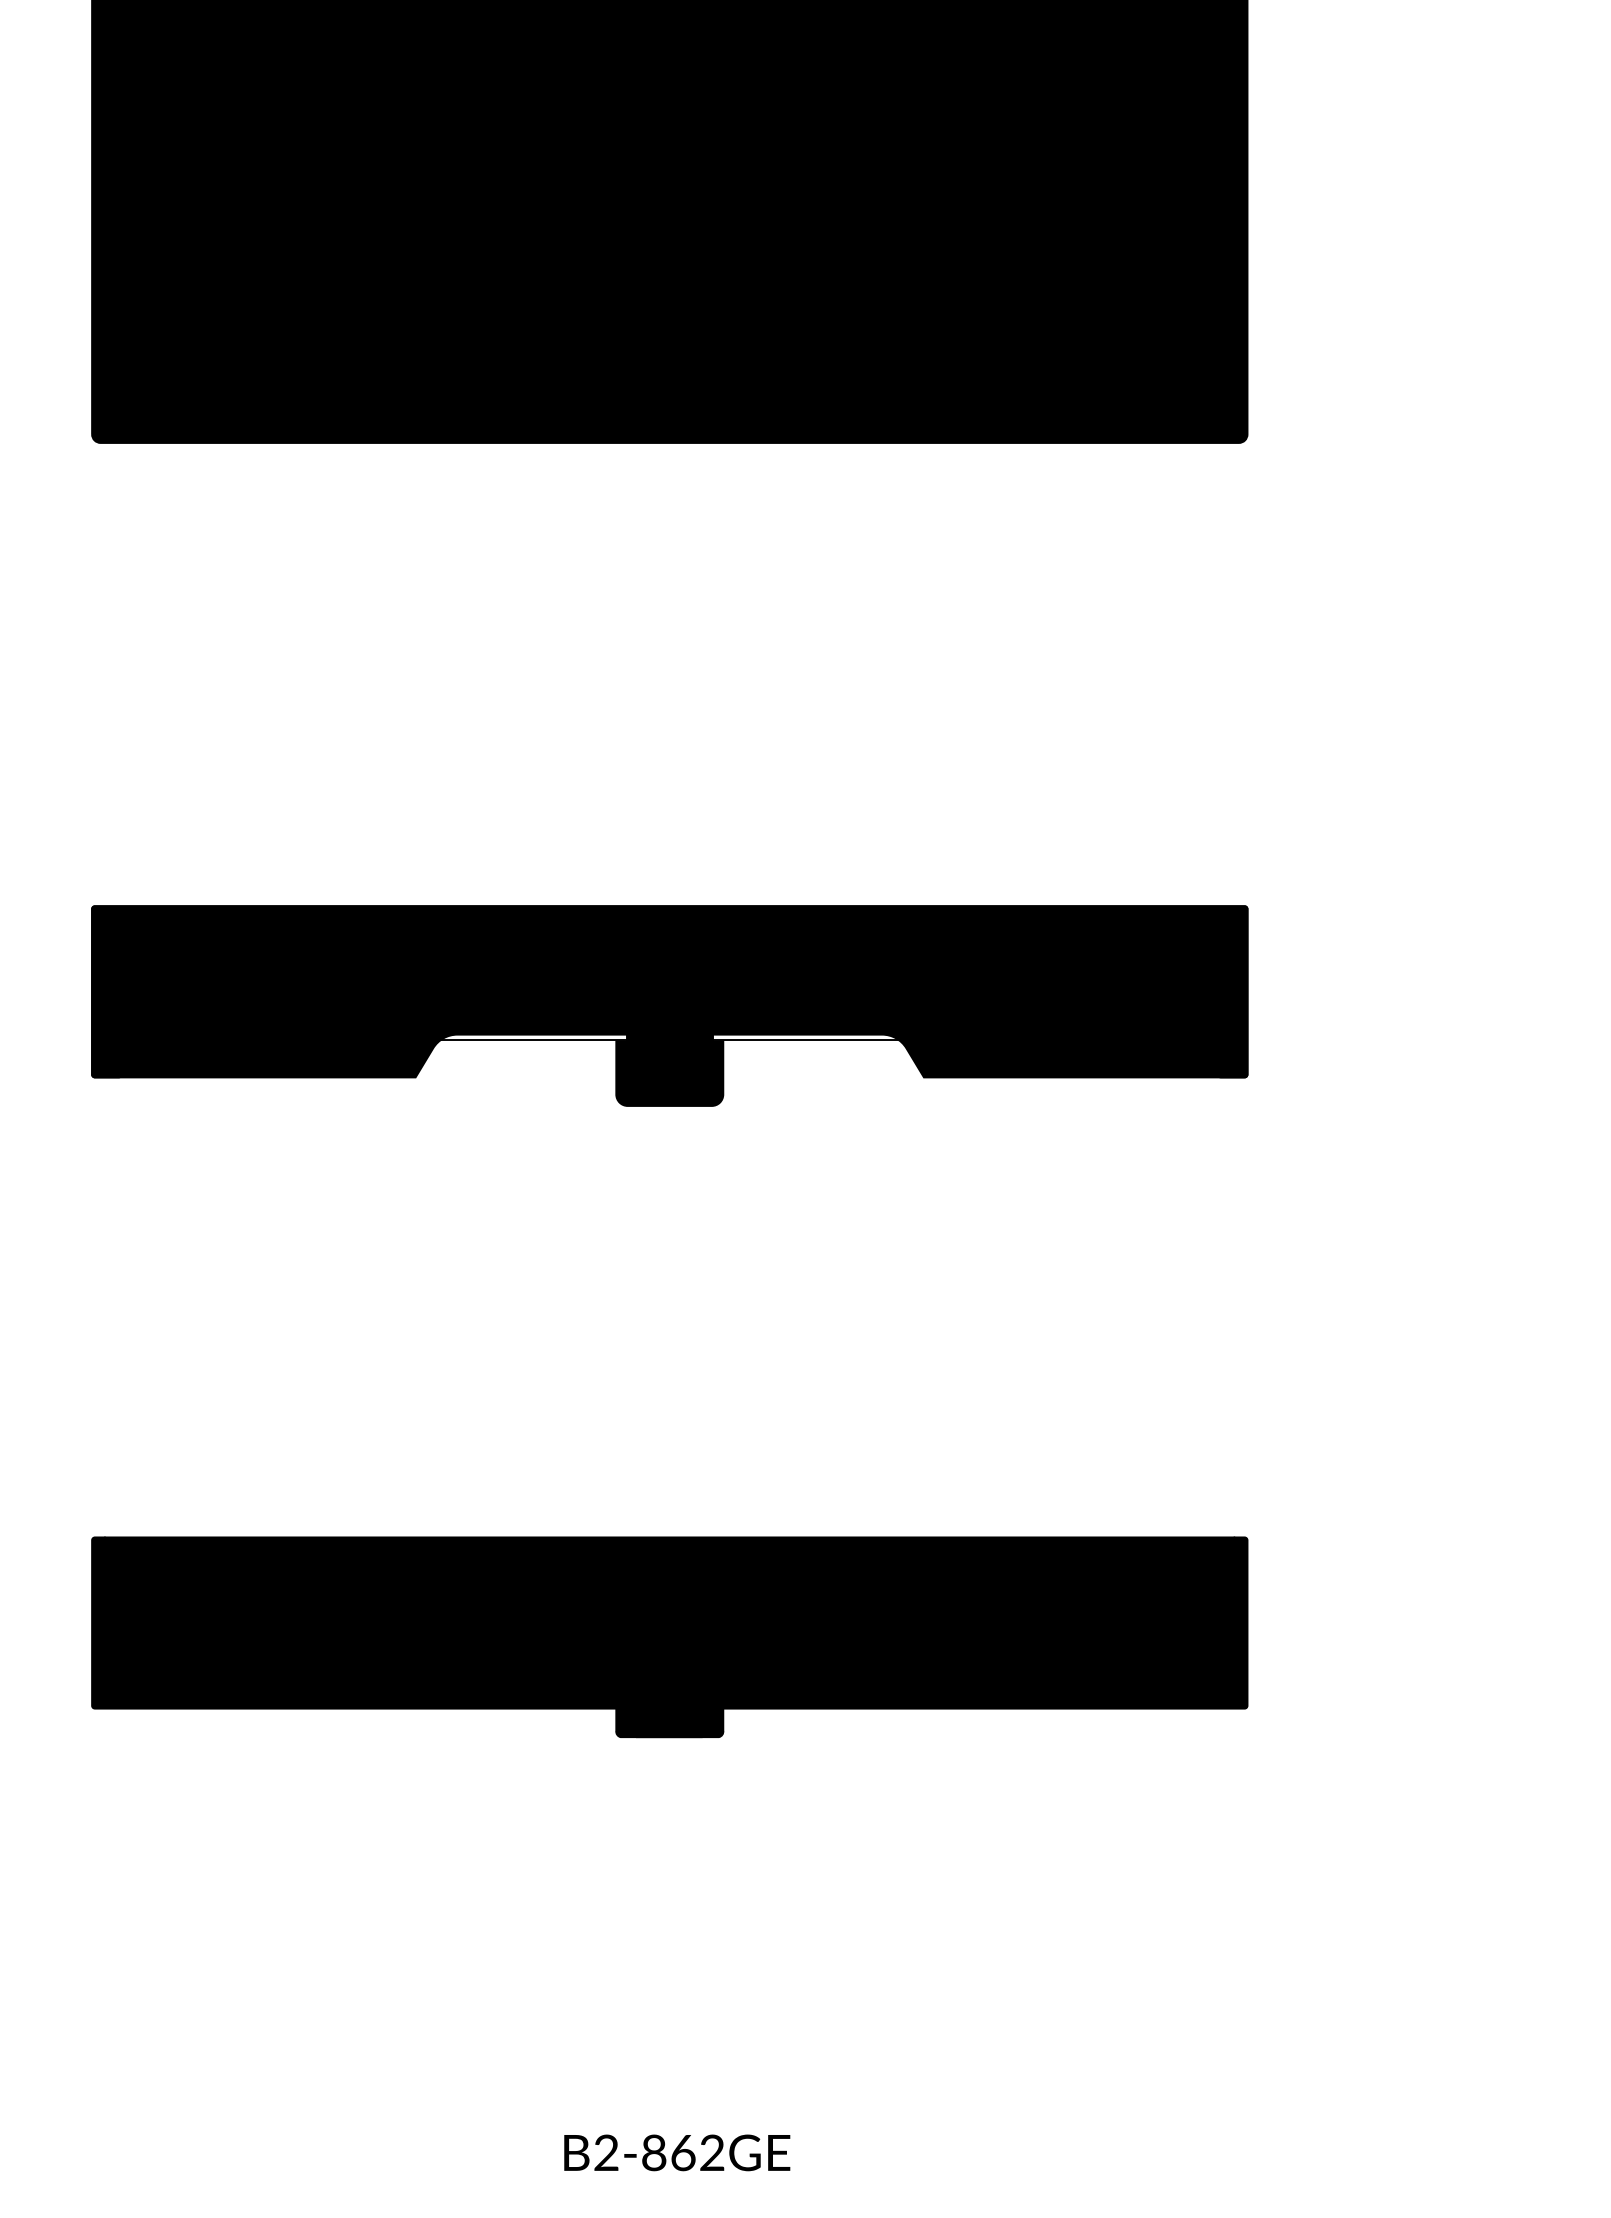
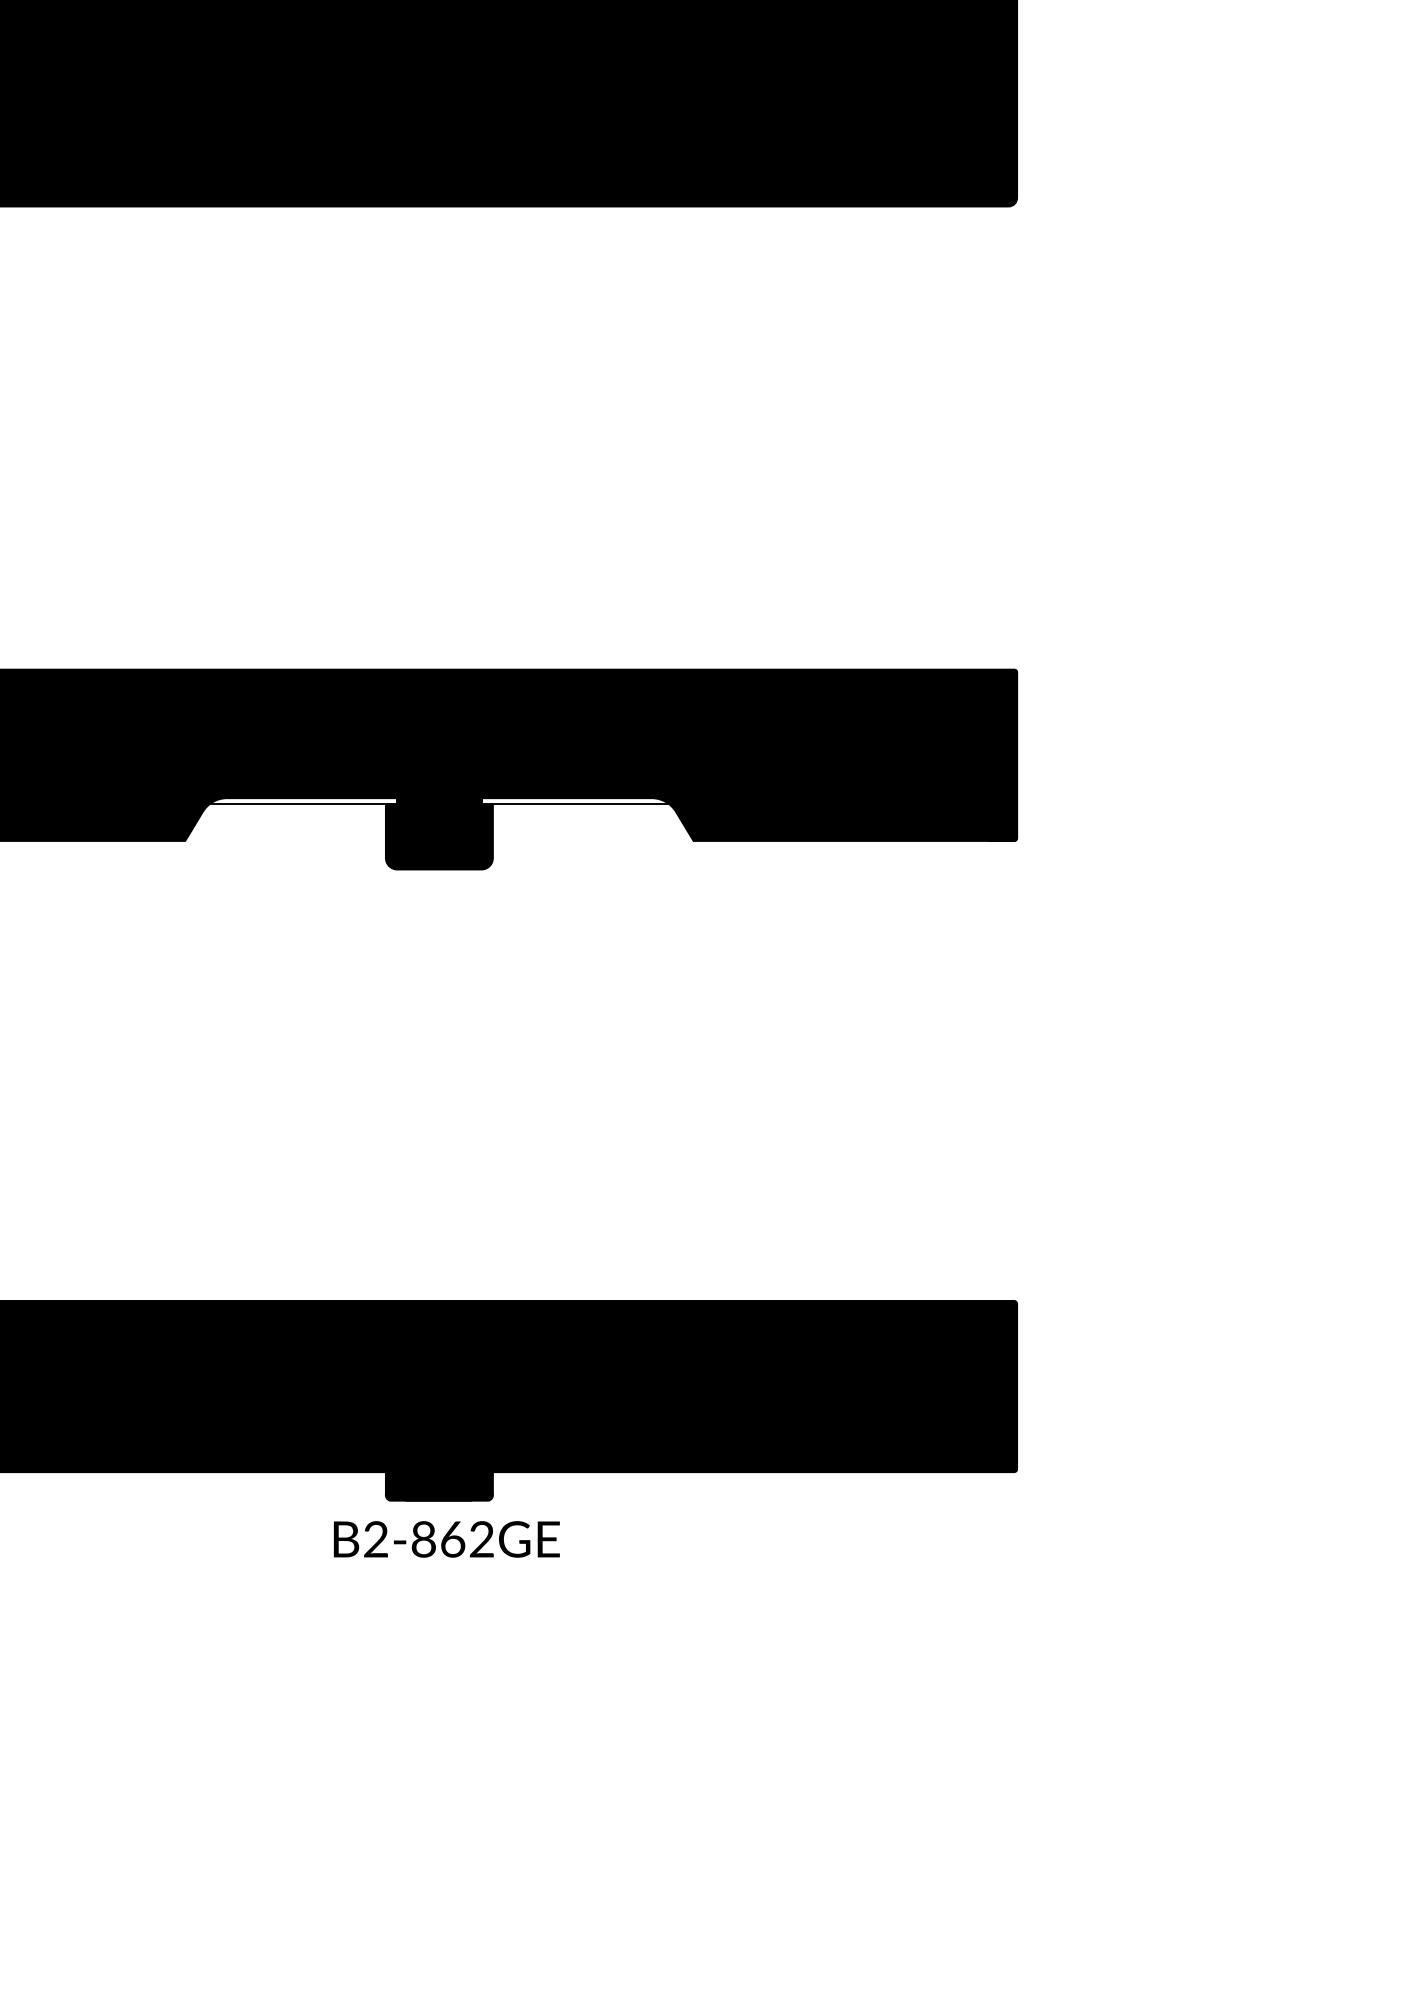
text: (677, 2152) -> (447, 1539), moved

